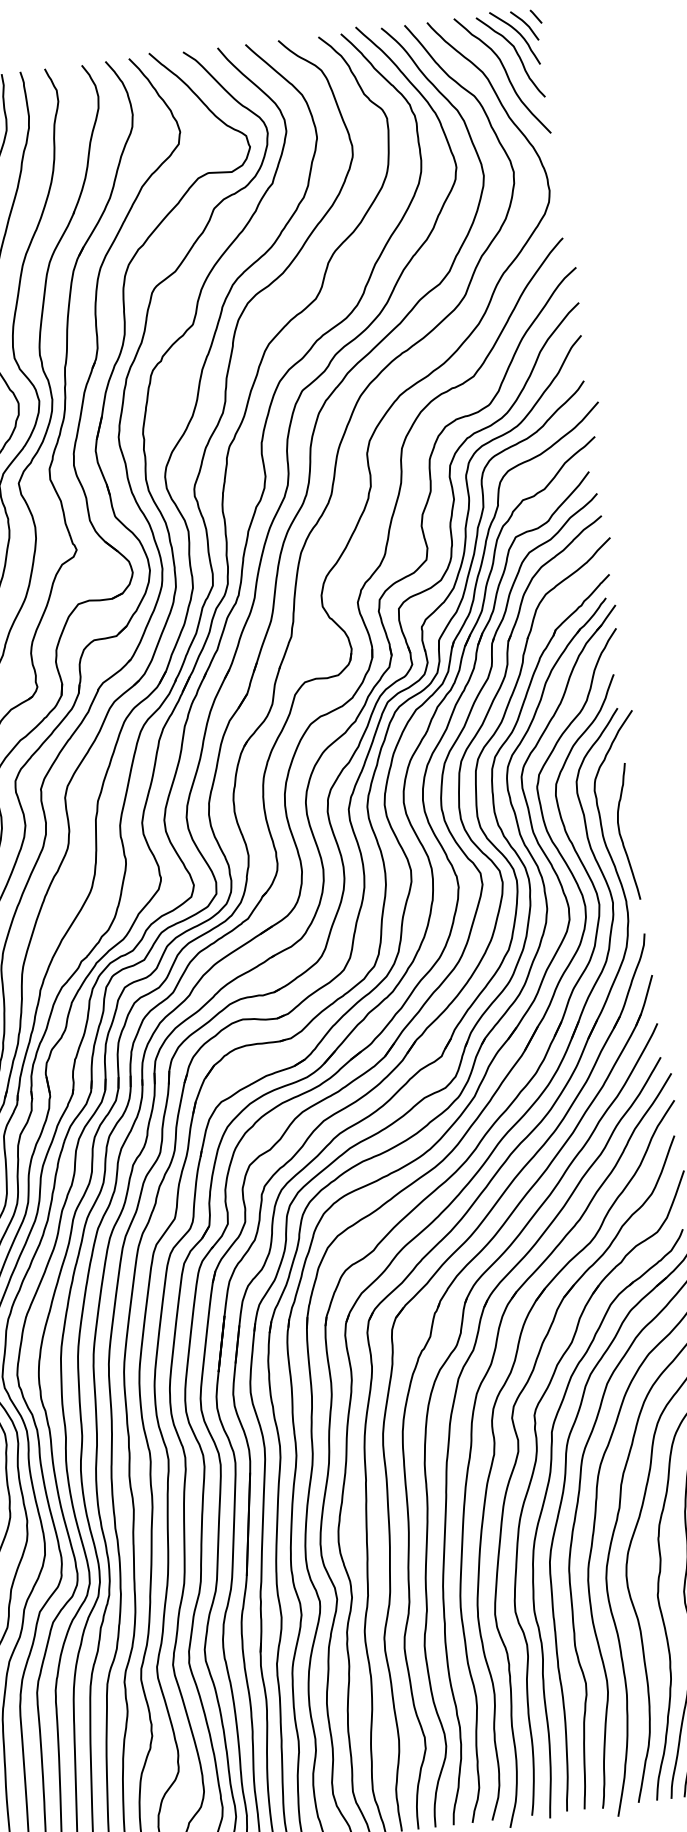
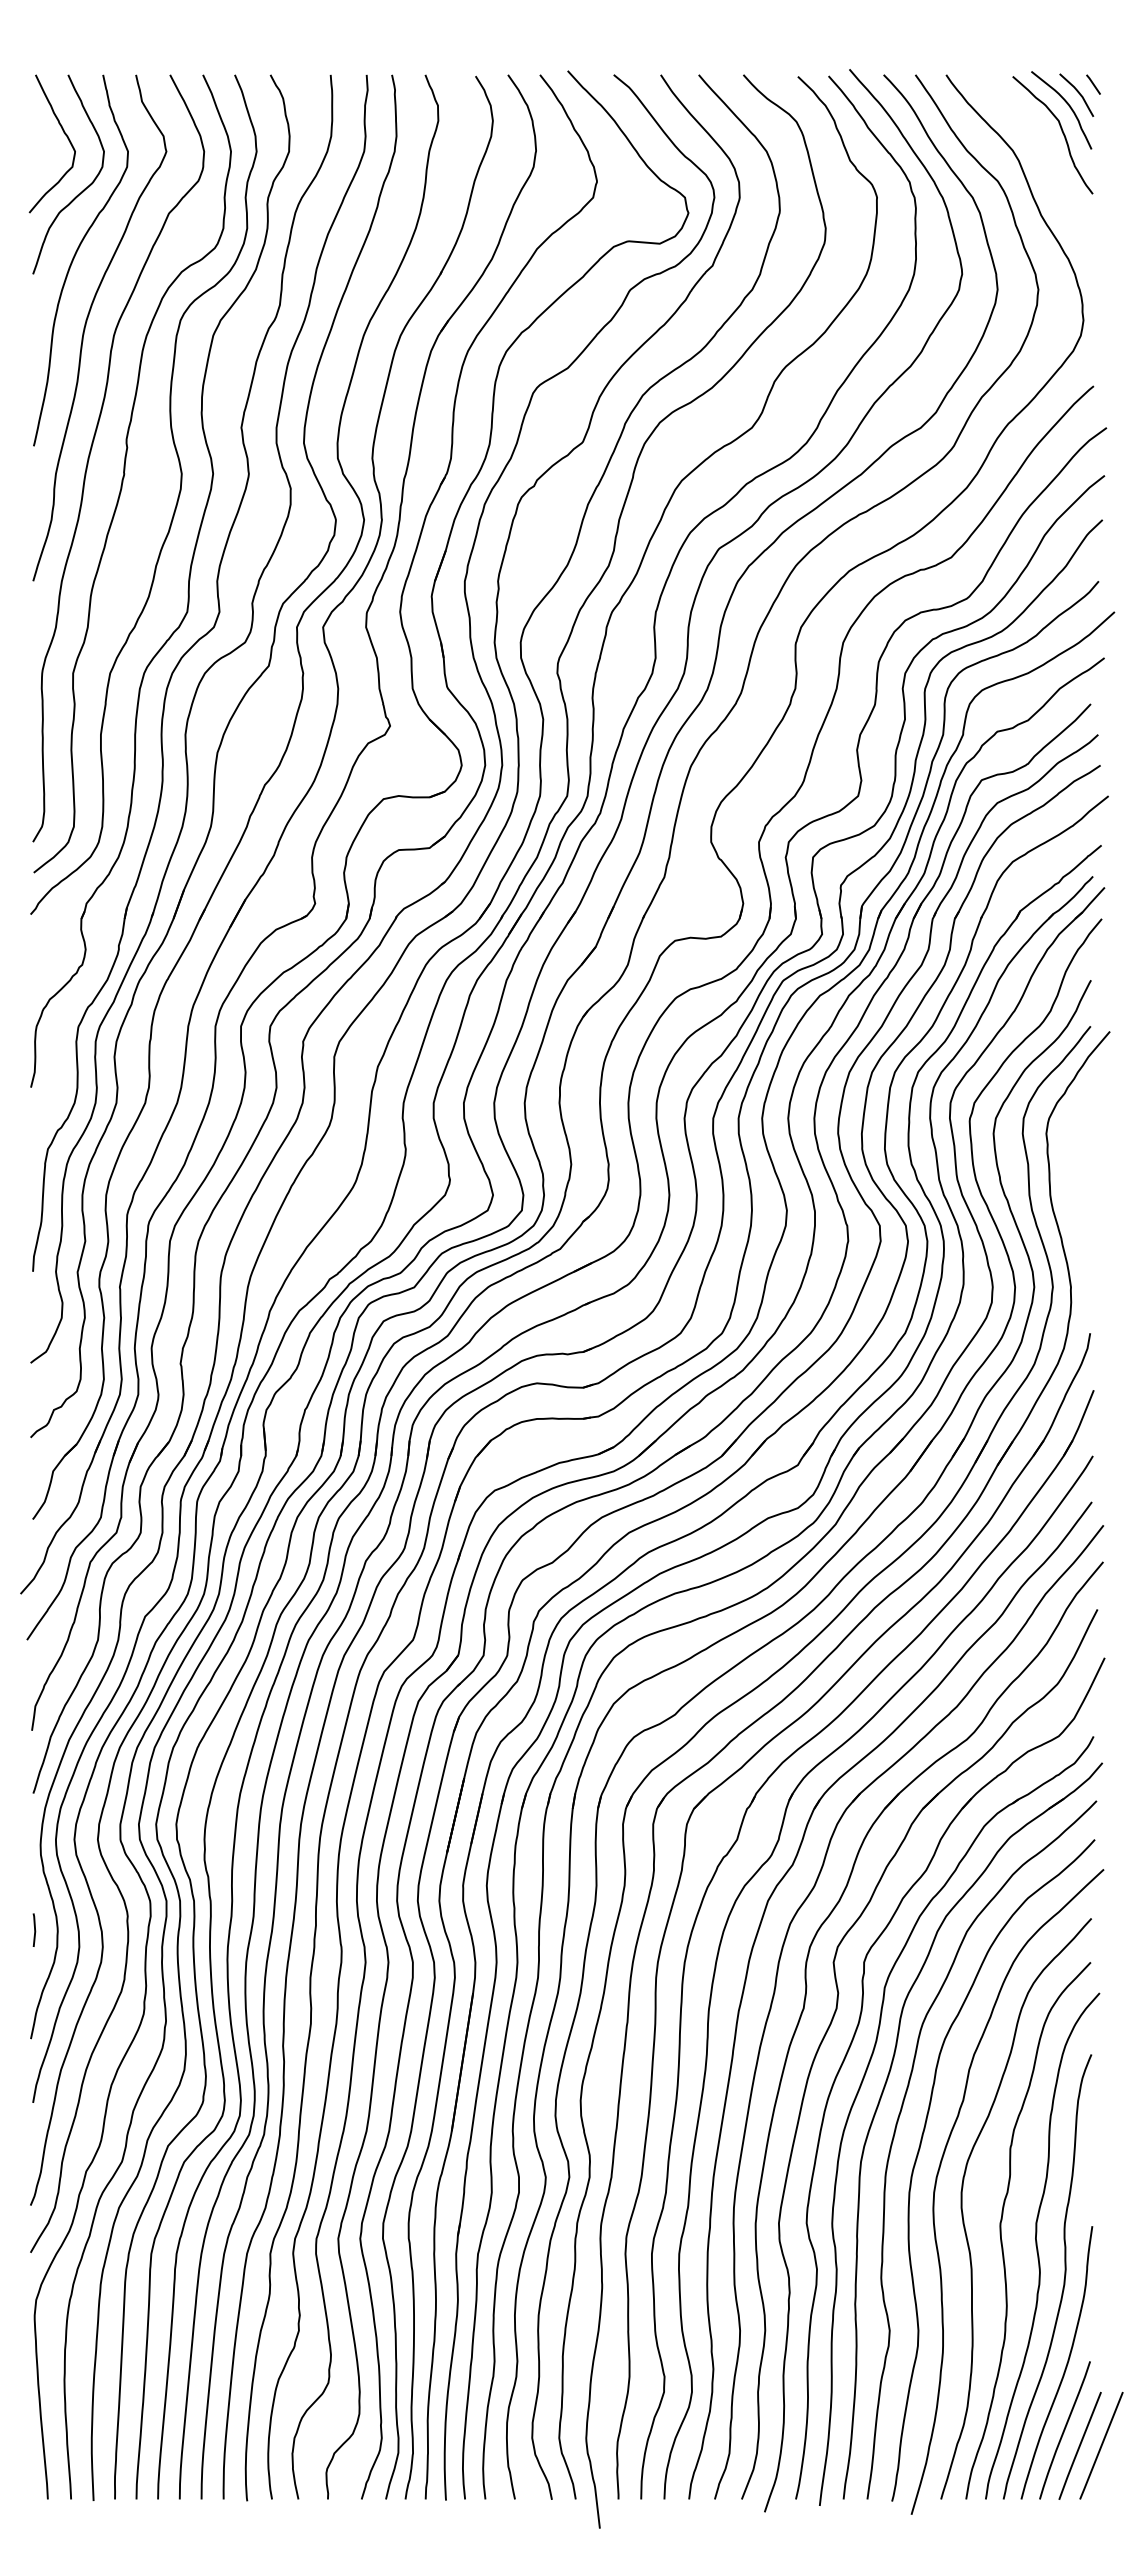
curve: (505, 73) -> (1043, 155), removed
curve: (620, 833) -> (1074, 1195), removed

